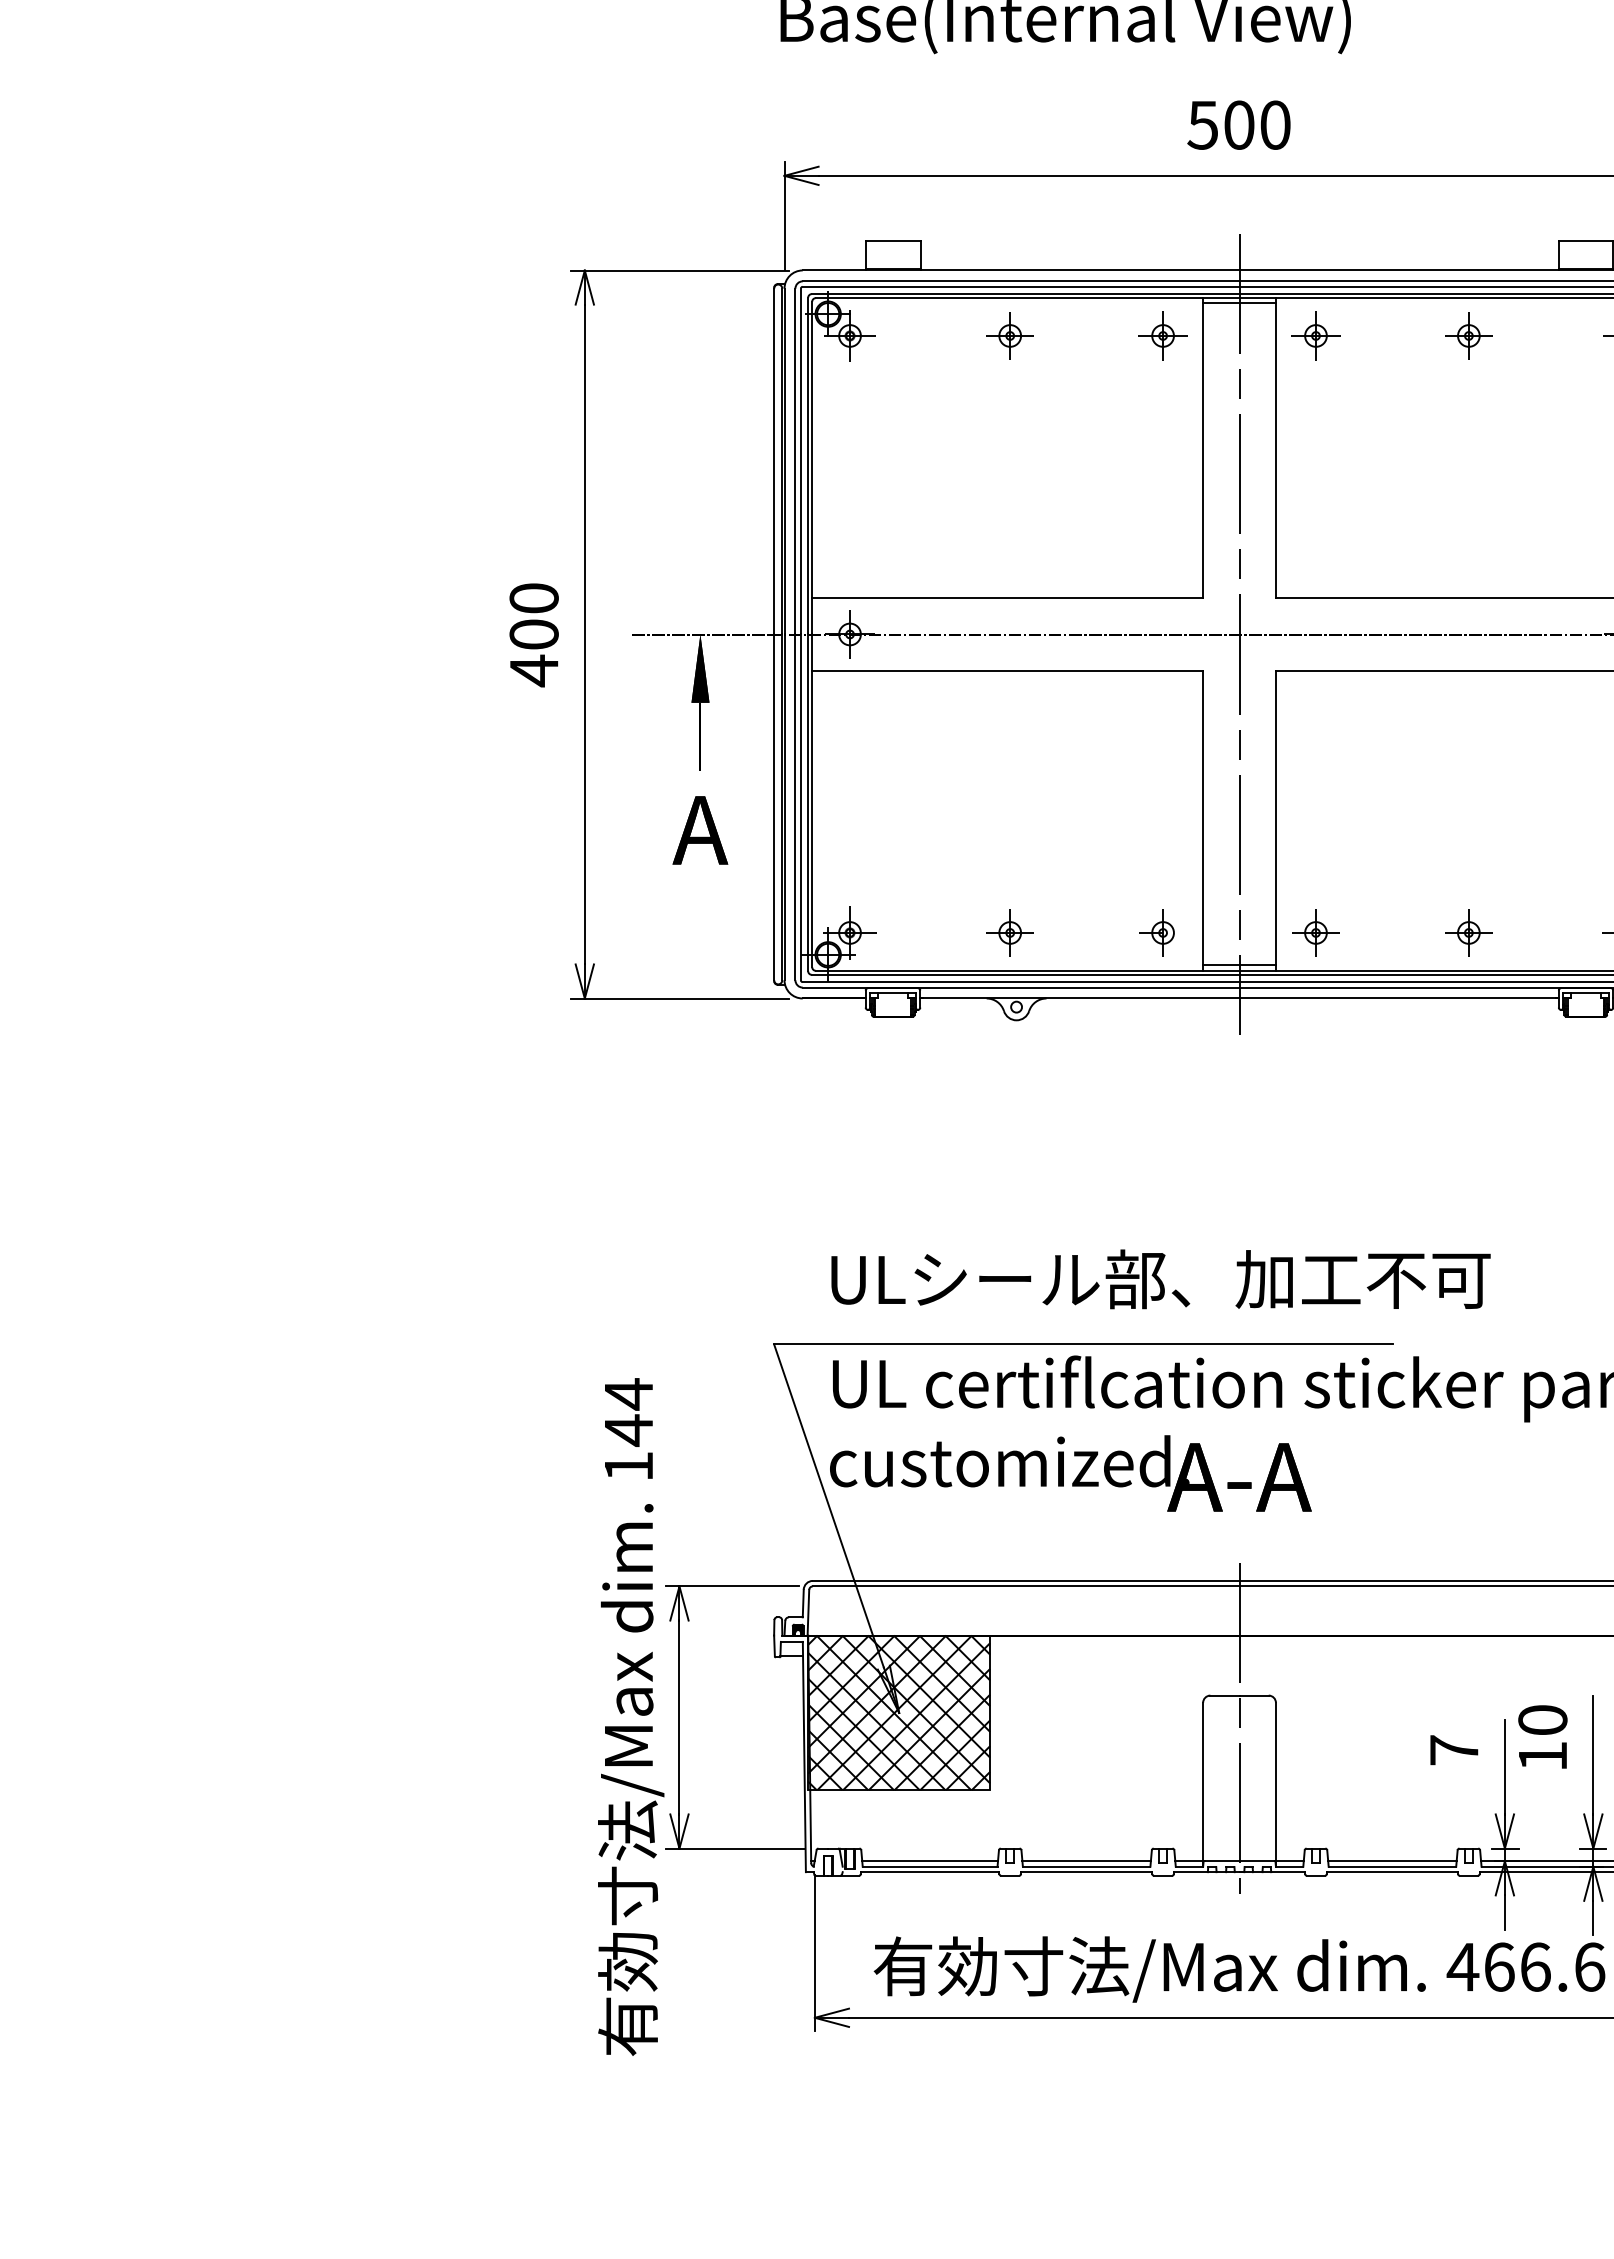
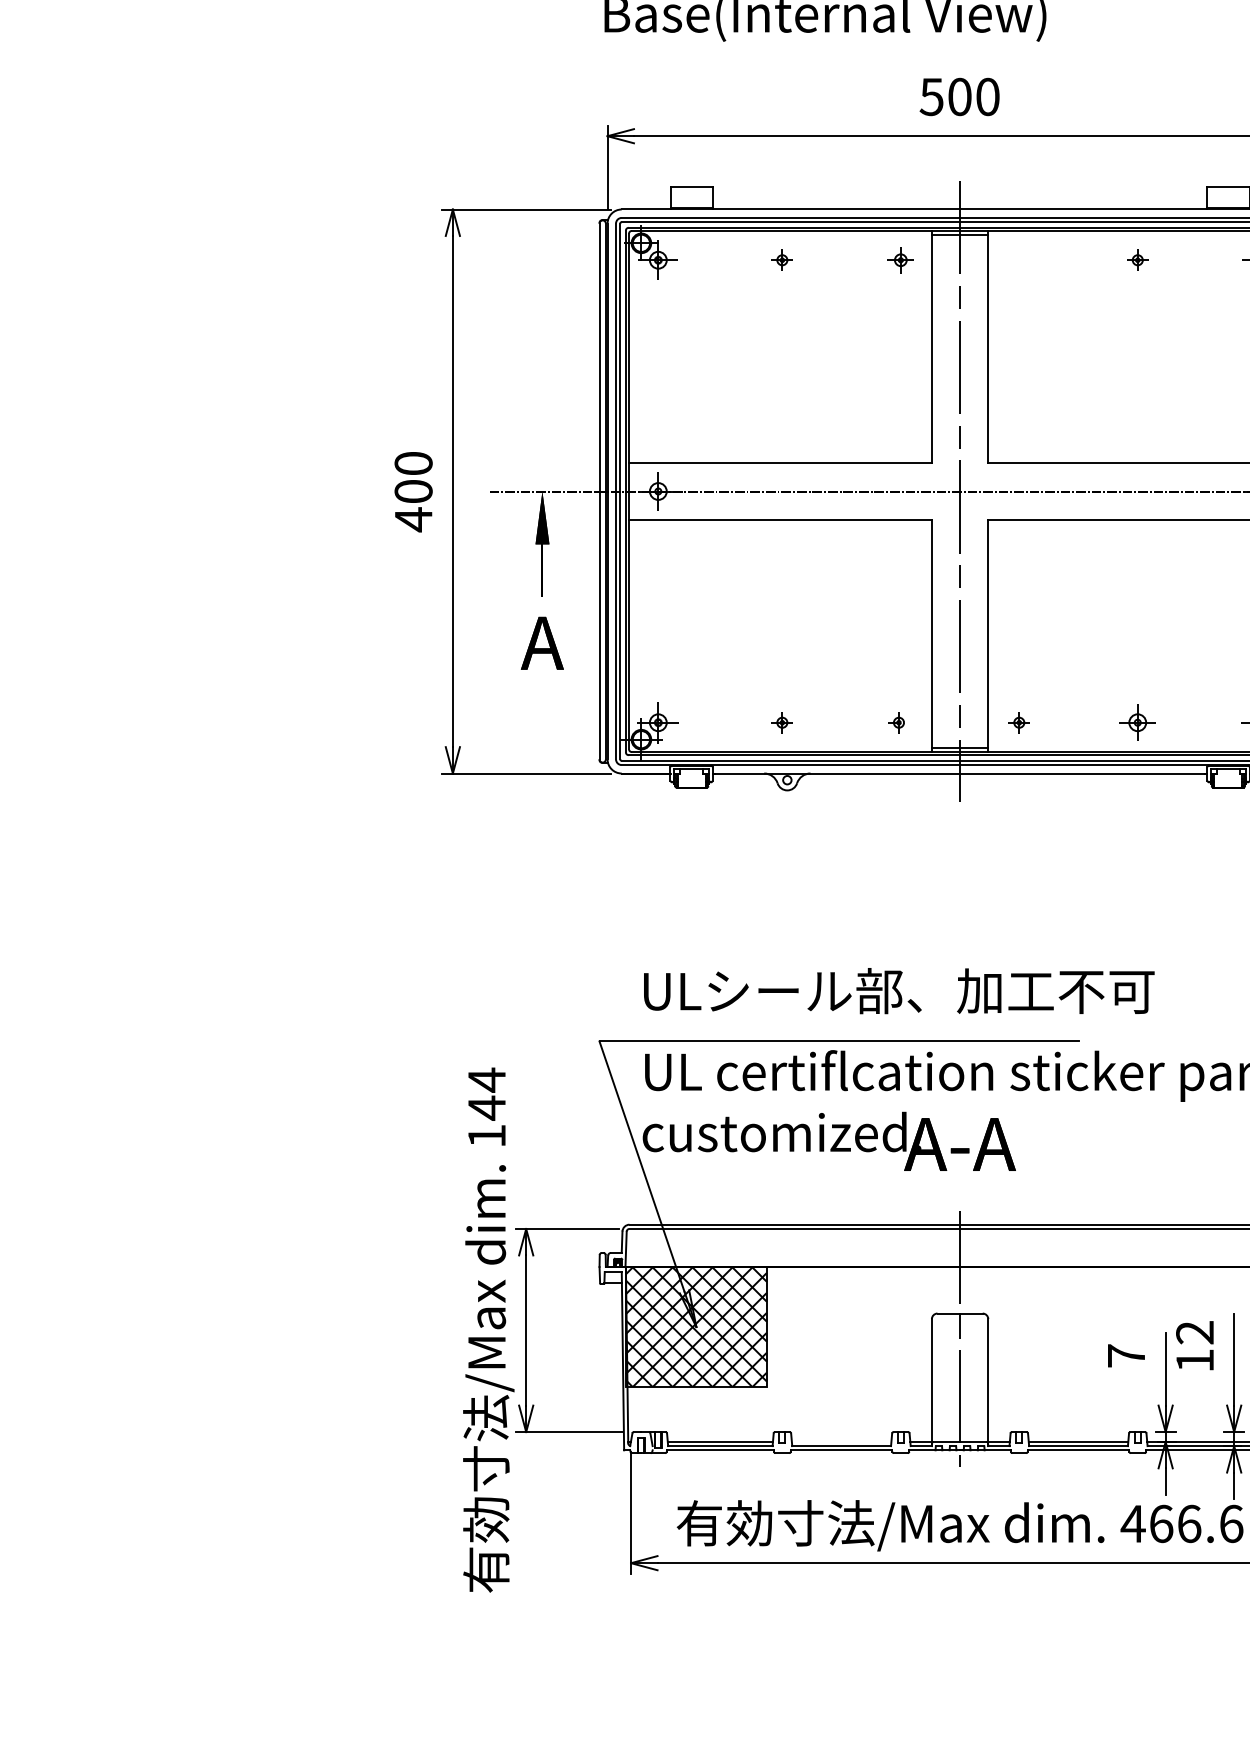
part: (1009, 335) -> (781, 259), size x0.6
part: (1162, 335) -> (900, 259), size x0.7
part: (1315, 335) -> (1018, 259), removed
part: (1468, 335) -> (1137, 259), size x0.6
part: (1009, 932) -> (781, 722), size x0.6
part: (1156, 932) -> (895, 722), size x0.6
part: (1315, 932) -> (1018, 722), size x0.6
text: (1542, 1720) -> (1194, 1332), 10 -> 12
line: (1086, 1861) -> (841, 1442), removed

